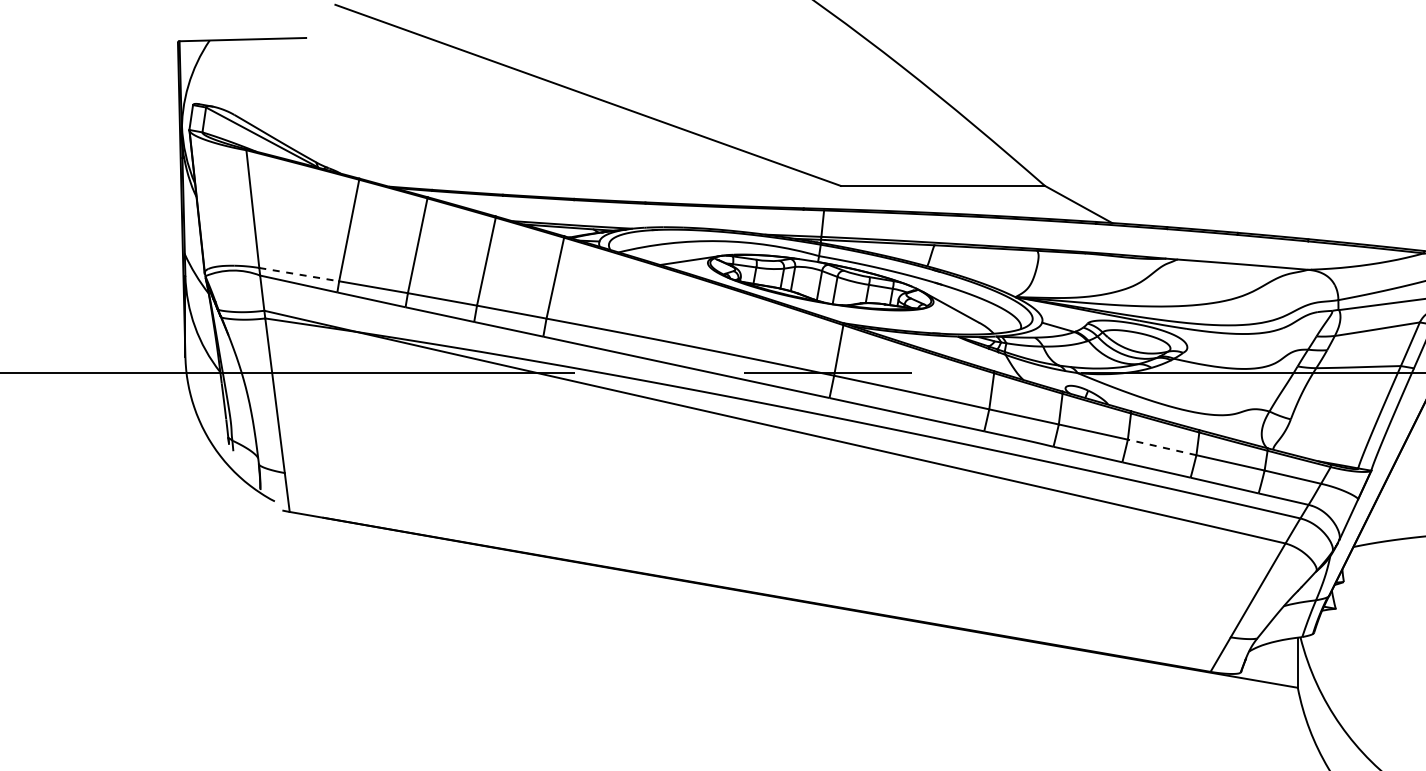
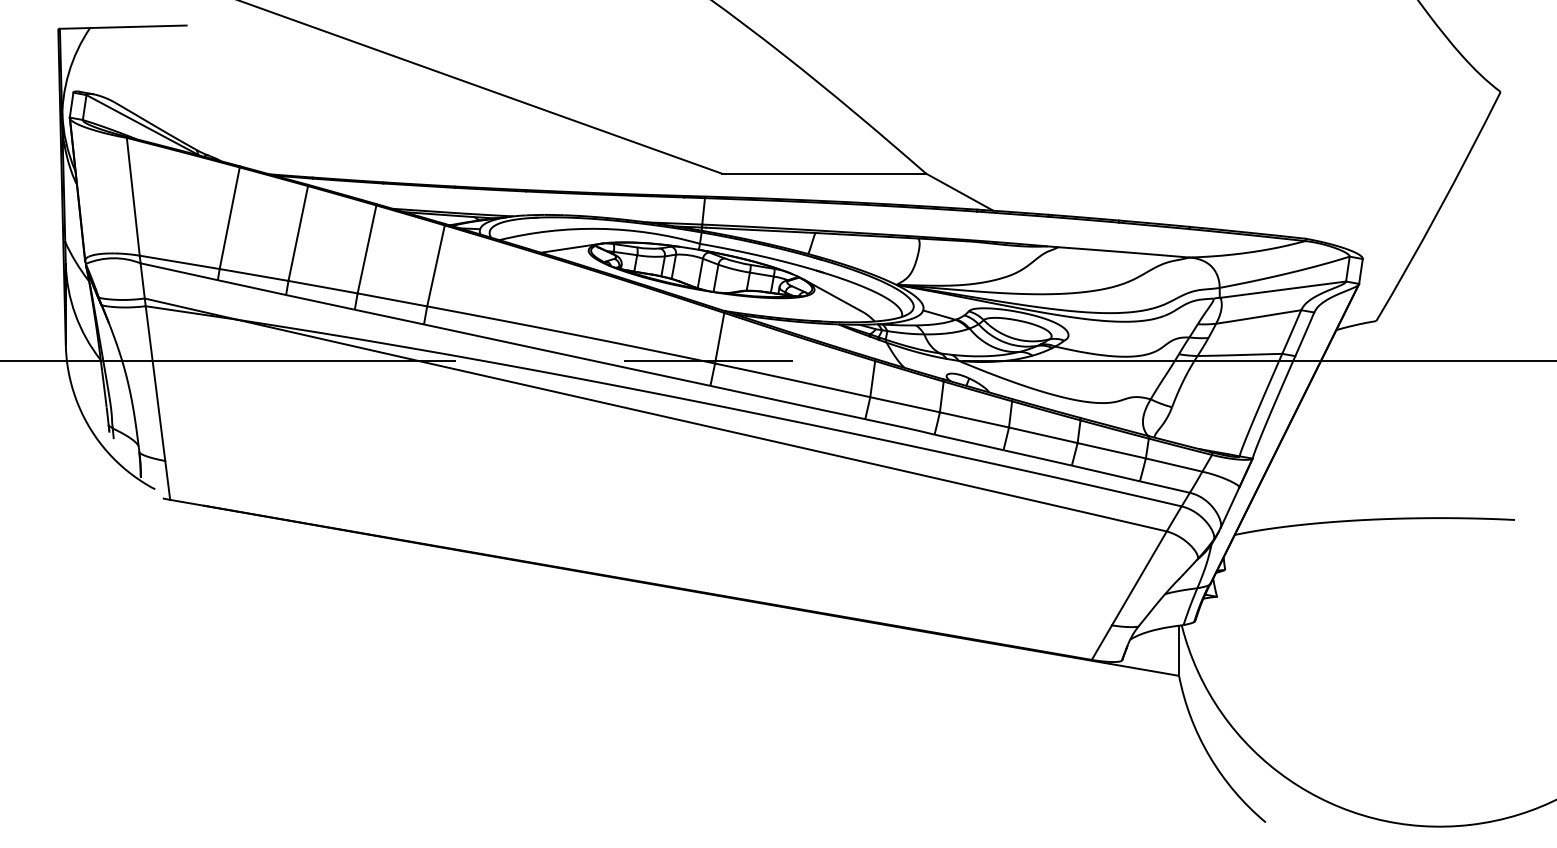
line: (299, 274) -> (179, 262), dashed -> solid
line: (1161, 447) -> (1042, 435), dashed -> solid

